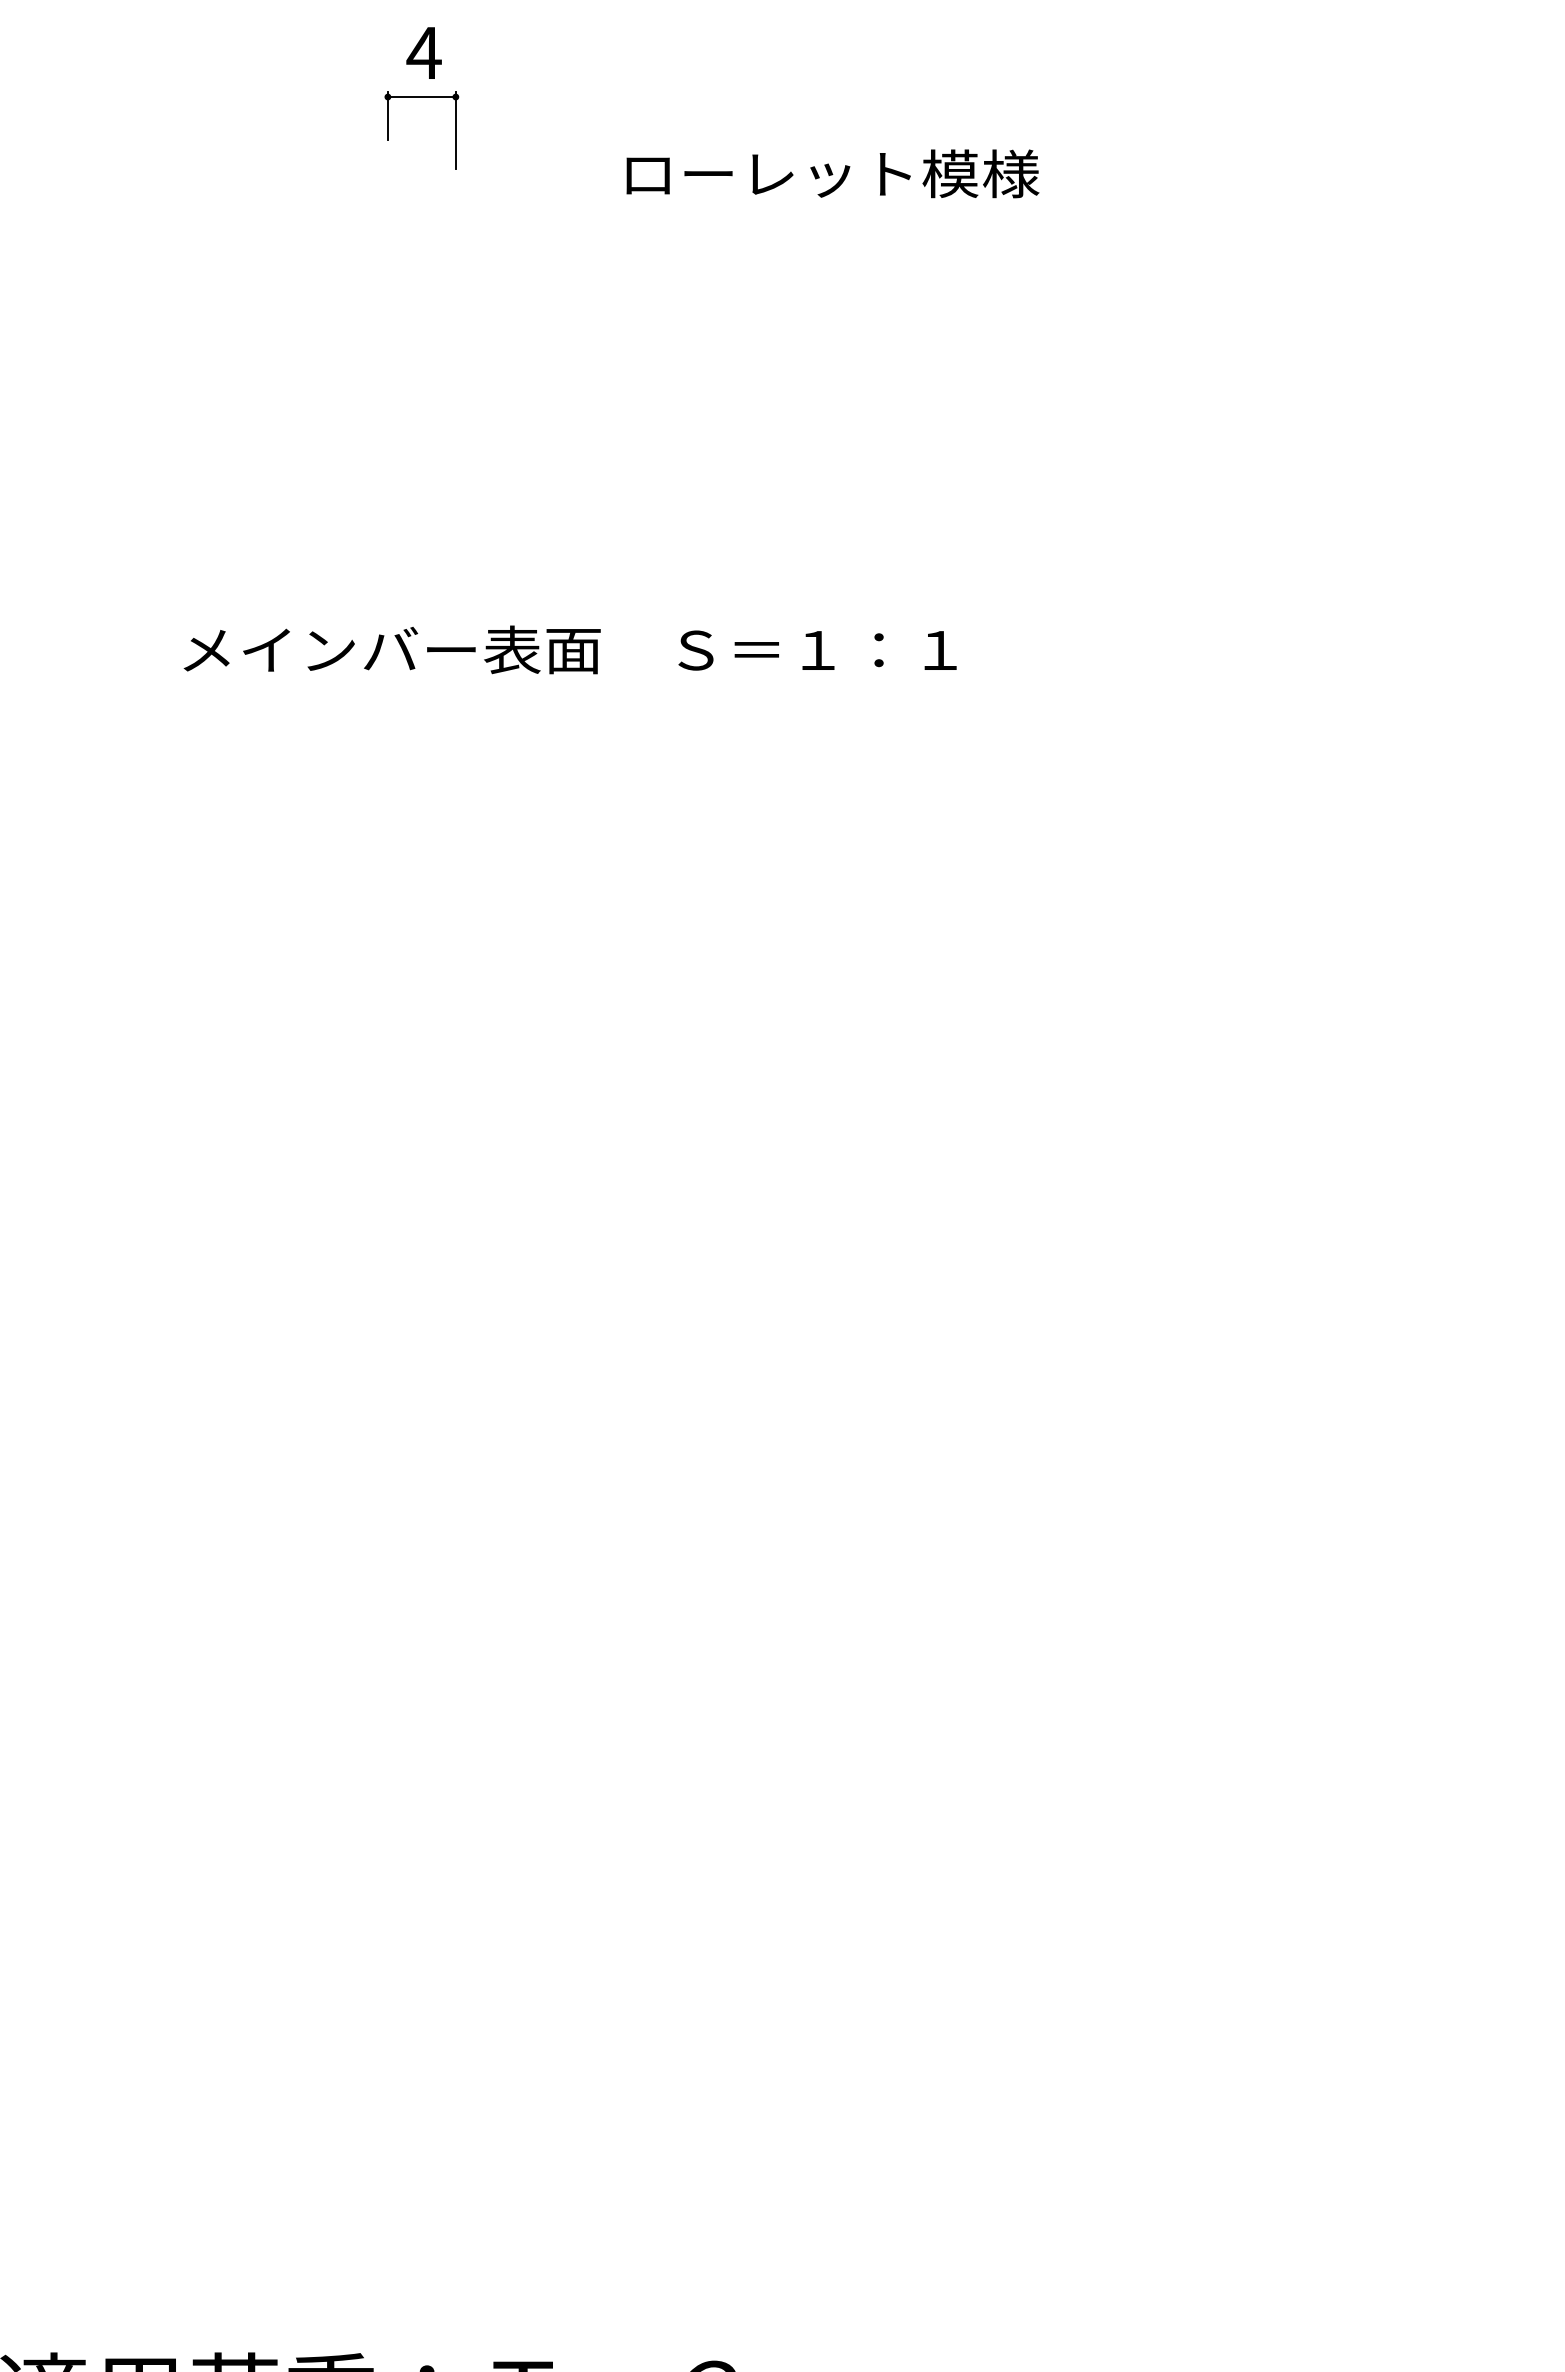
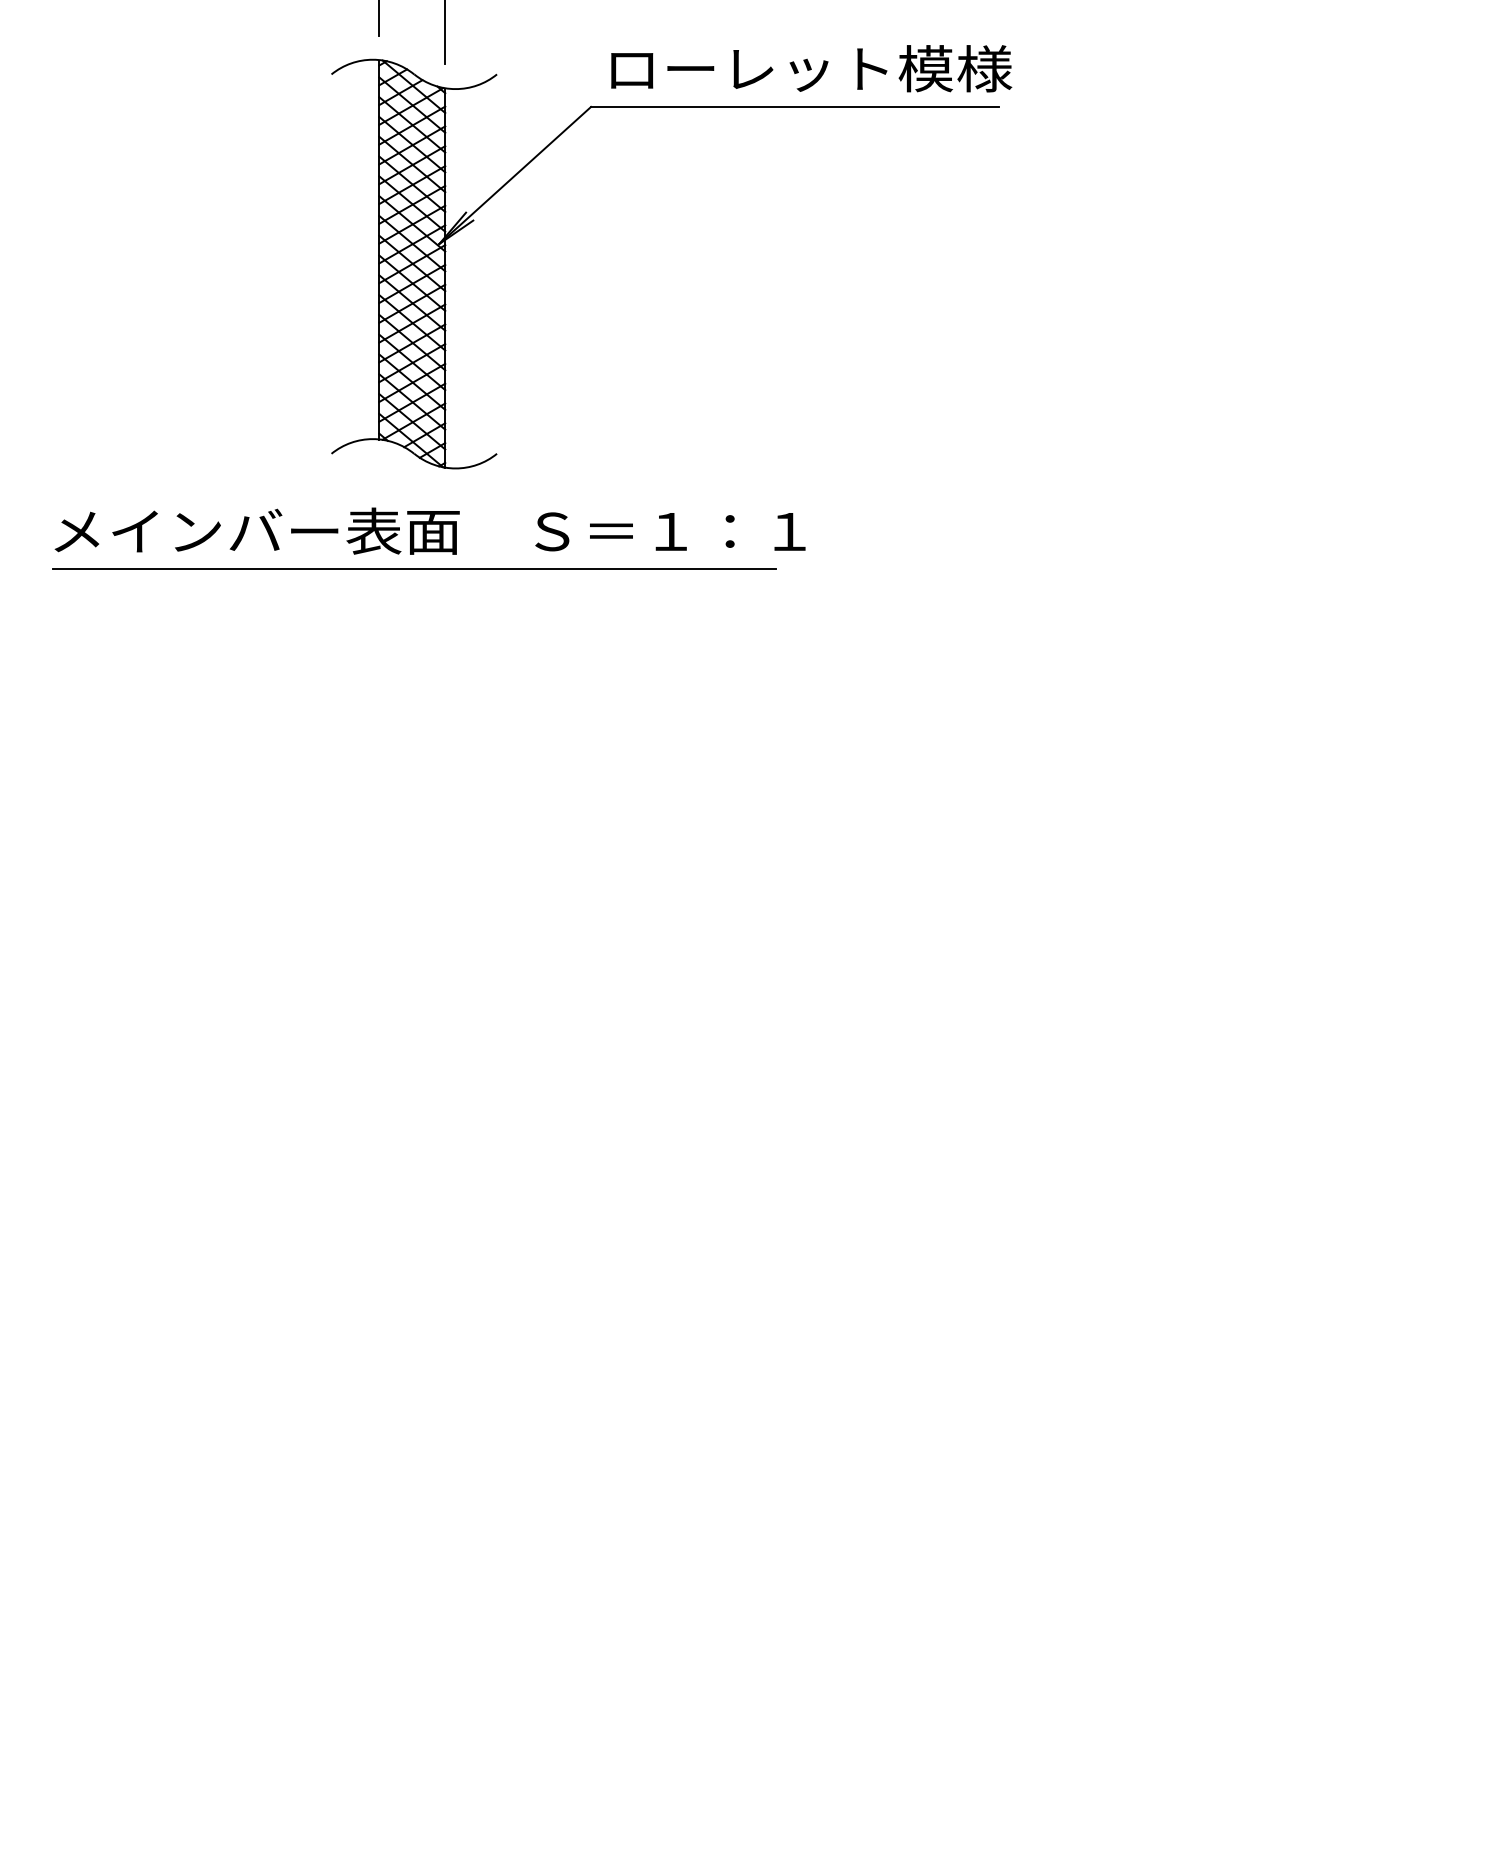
part: (681, 213) -> (664, 107), added
text: (569, 649) -> (429, 530), moved
line: (424, 688) -> (414, 568), added

